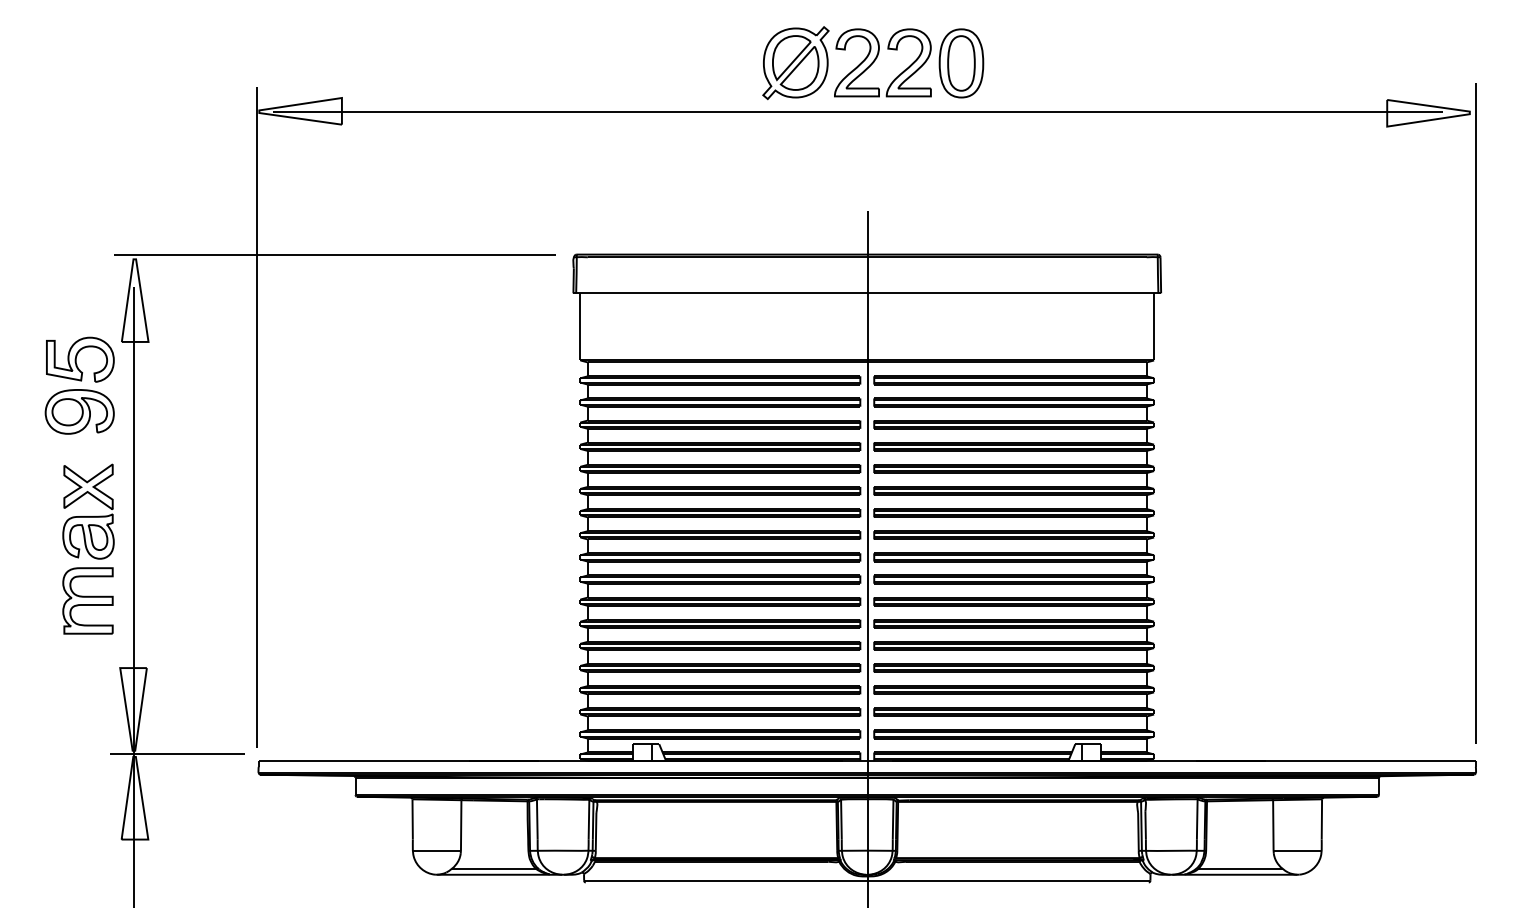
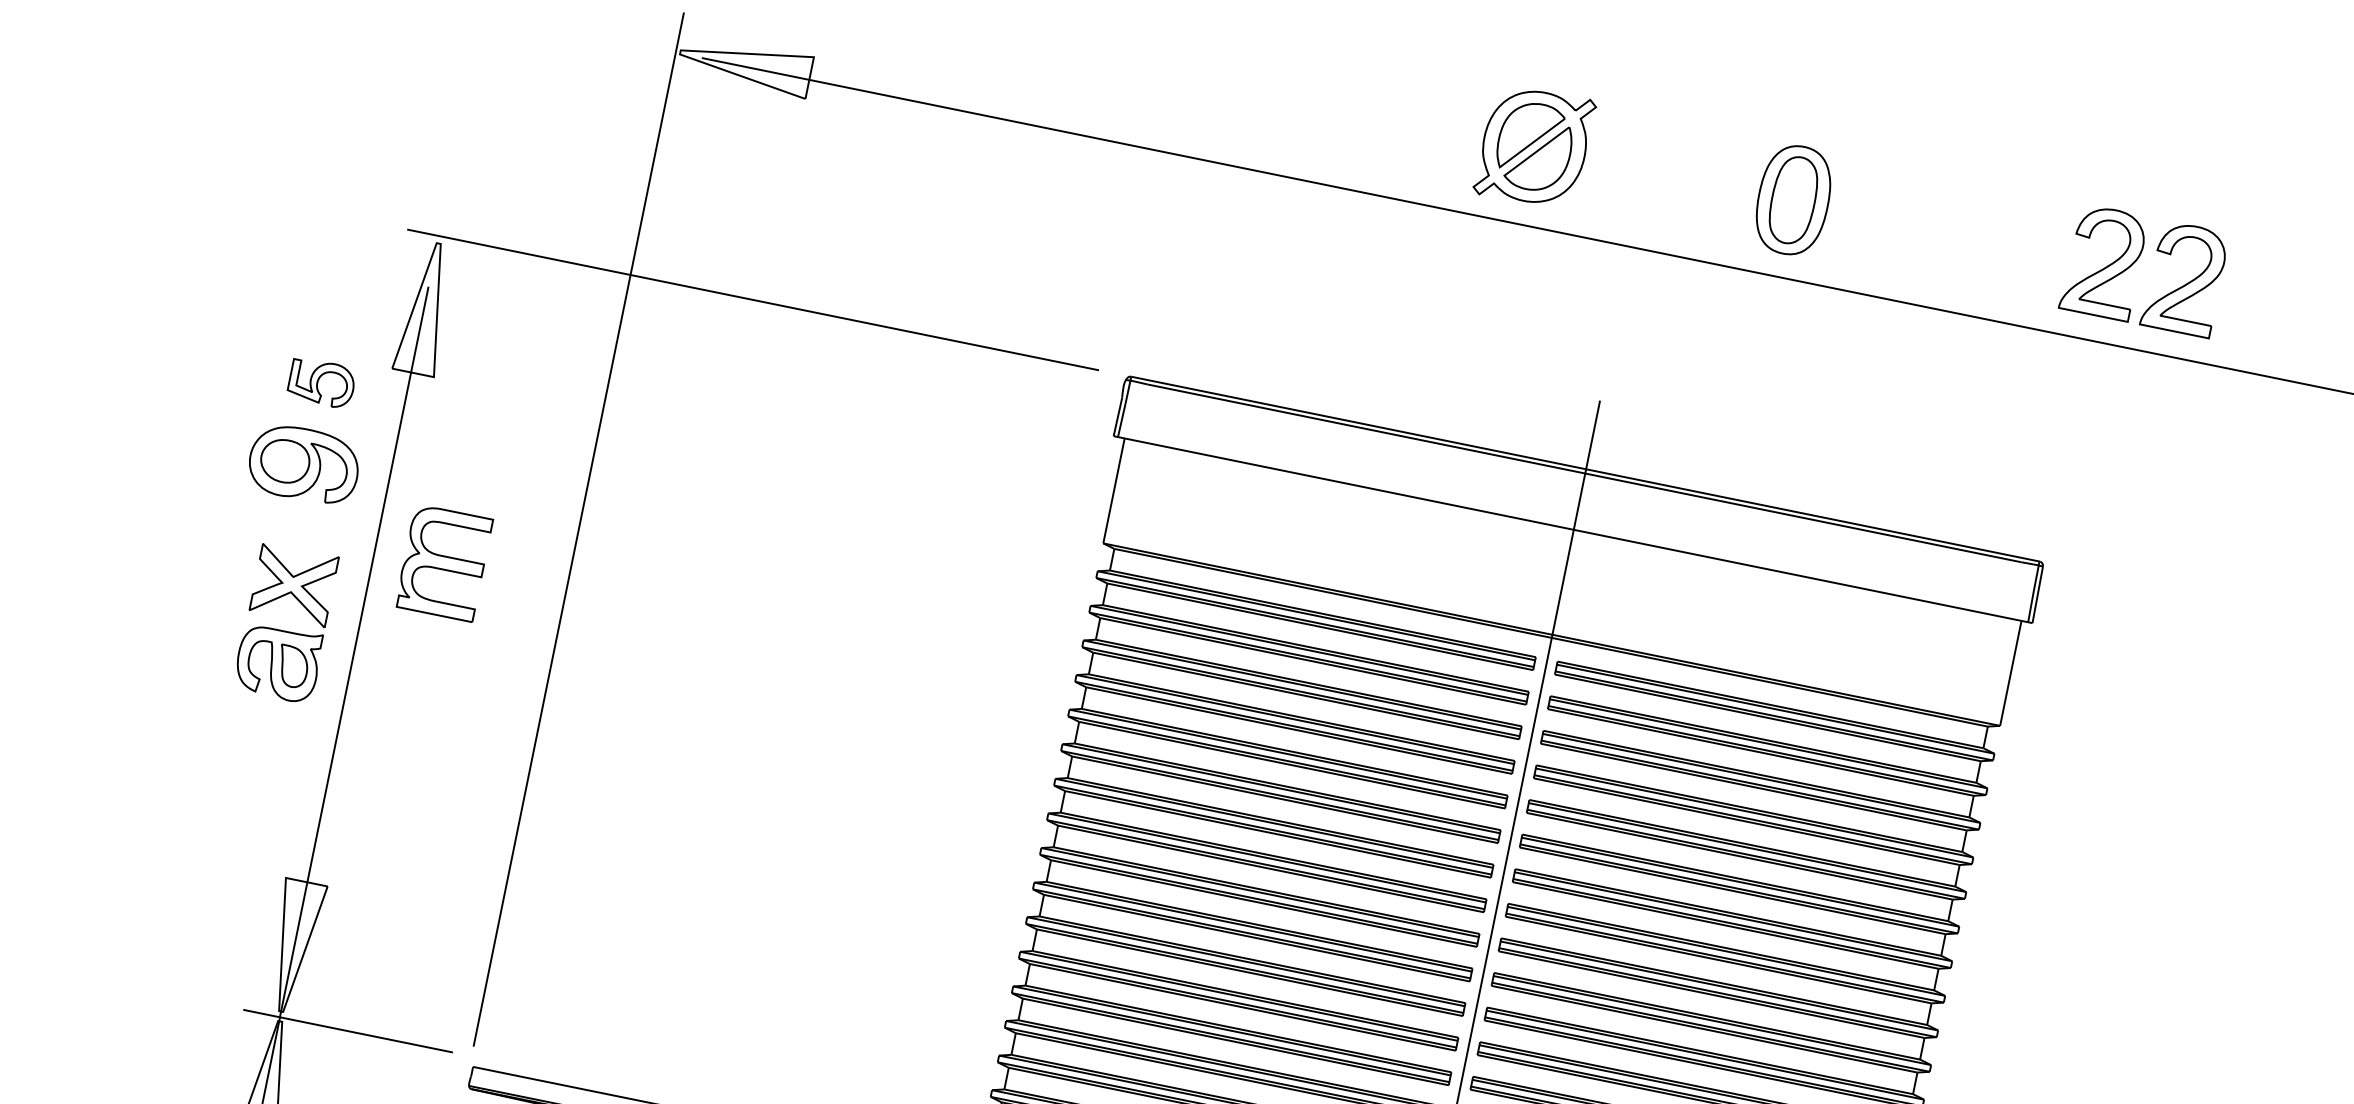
part: (876, 59) -> (2135, 263), moved
part: (80, 359) -> (322, 382), size x0.6
part: (87, 600) -> (443, 562), moved

